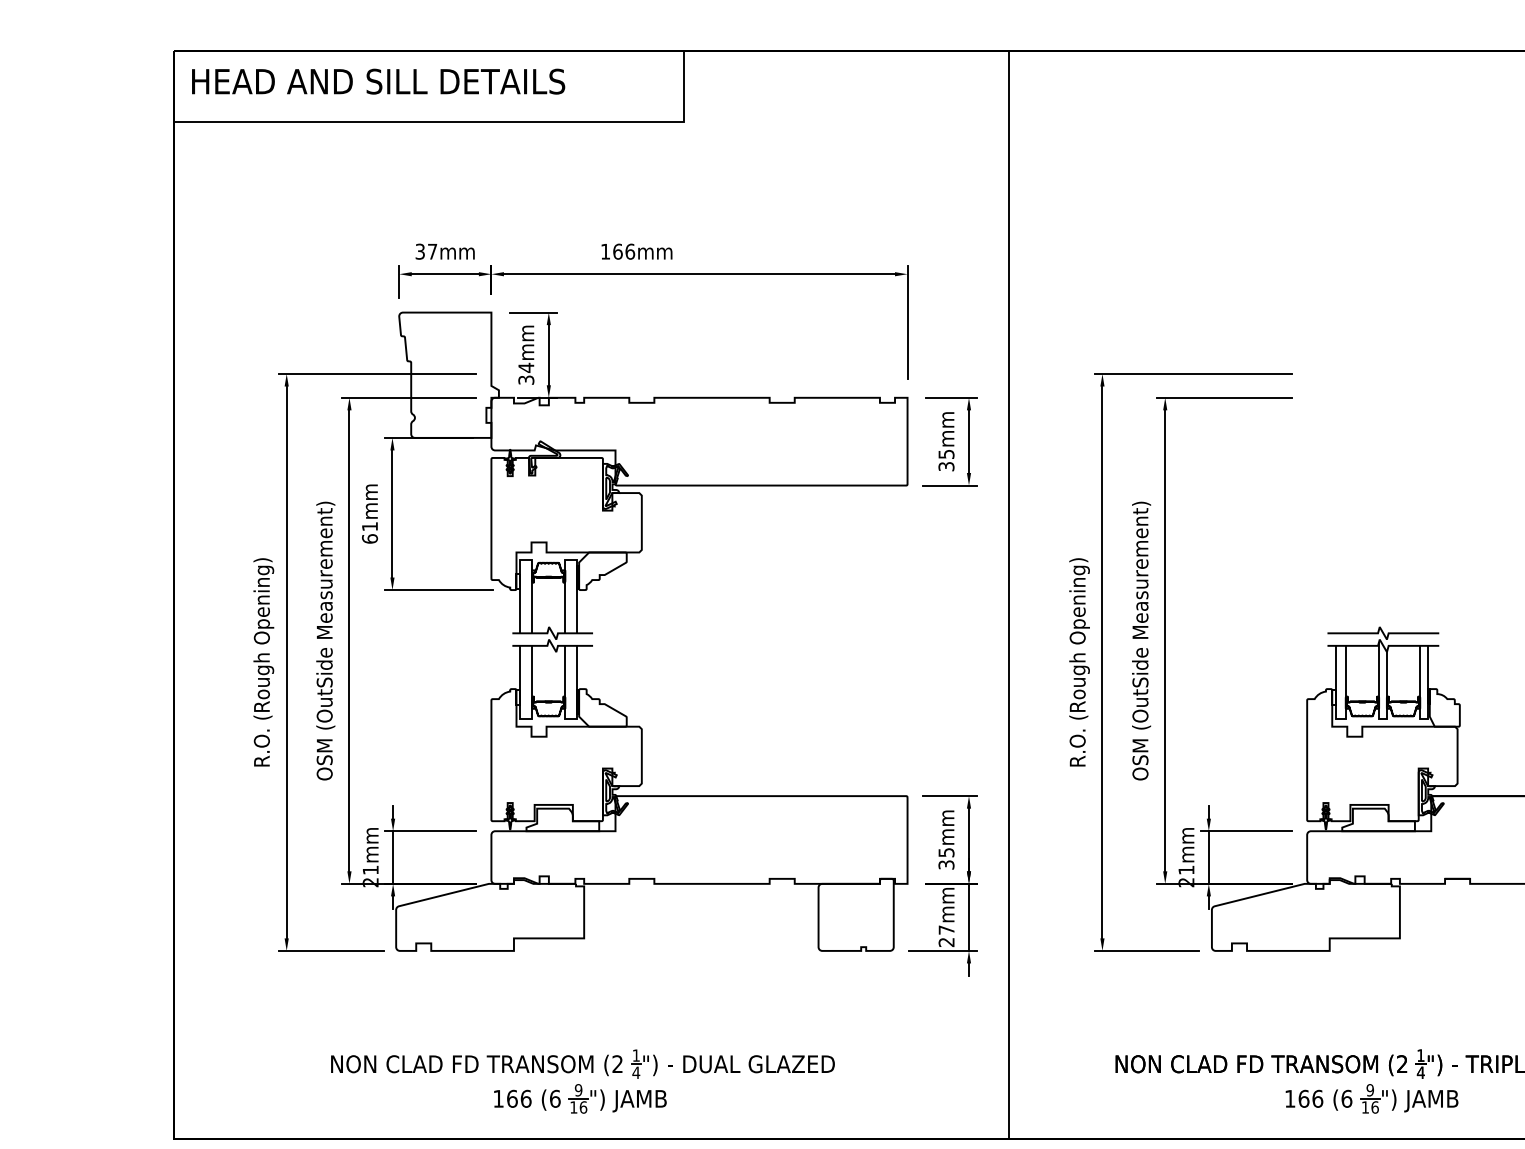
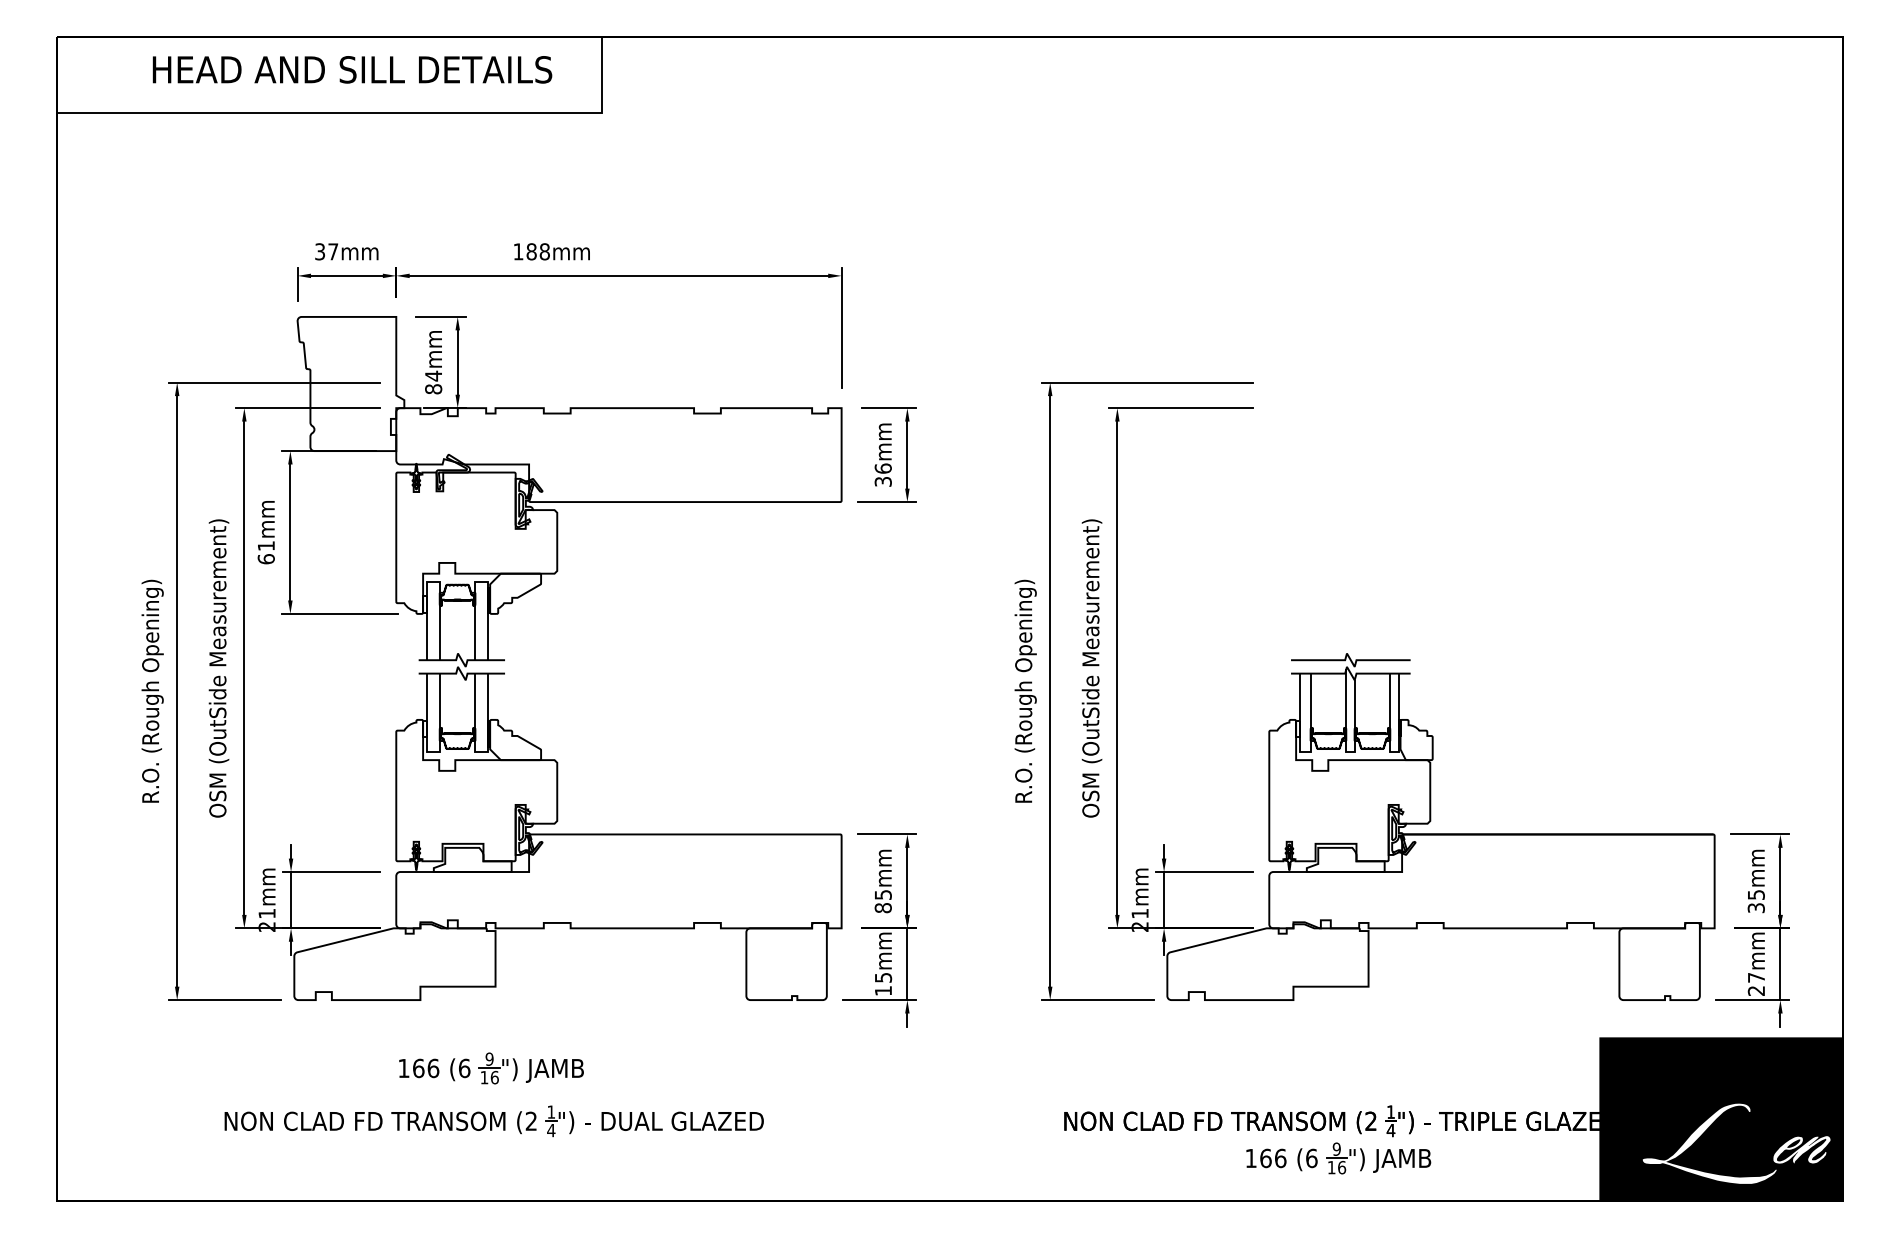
text: (378, 81) -> (352, 69), moved
text: (624, 251) -> (538, 251), 166mm -> 188mm
text: (526, 380) -> (433, 389), 34mm -> 84mm
text: (945, 454) -> (882, 468), 35mm -> 36mm
line: (1008, 594) -> (949, 618), removed
text: (945, 865) -> (882, 908), 35mm -> 85mm
text: (946, 936) -> (883, 984), 27mm -> 15mm
part: (580, 1098) -> (491, 1068), moved

